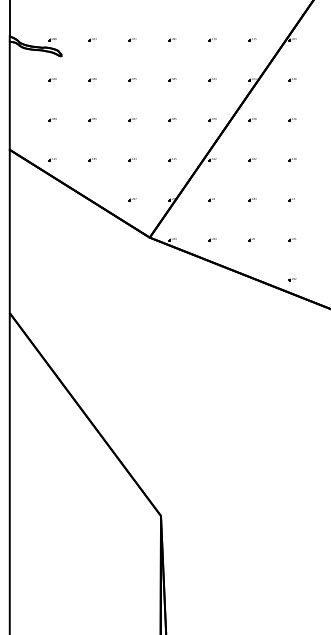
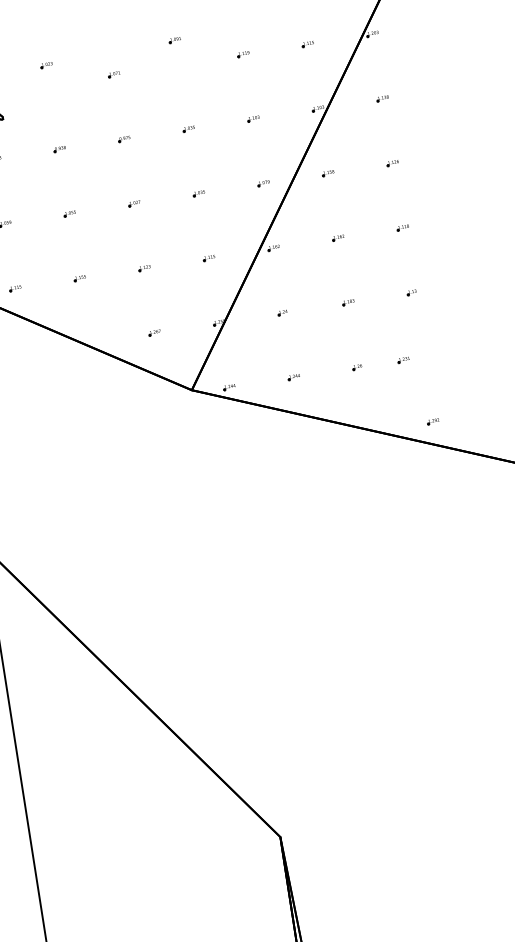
part: (92, 39) -> (46, 65), moved
part: (172, 39) -> (174, 40), moved
part: (292, 239) -> (403, 360), moved

